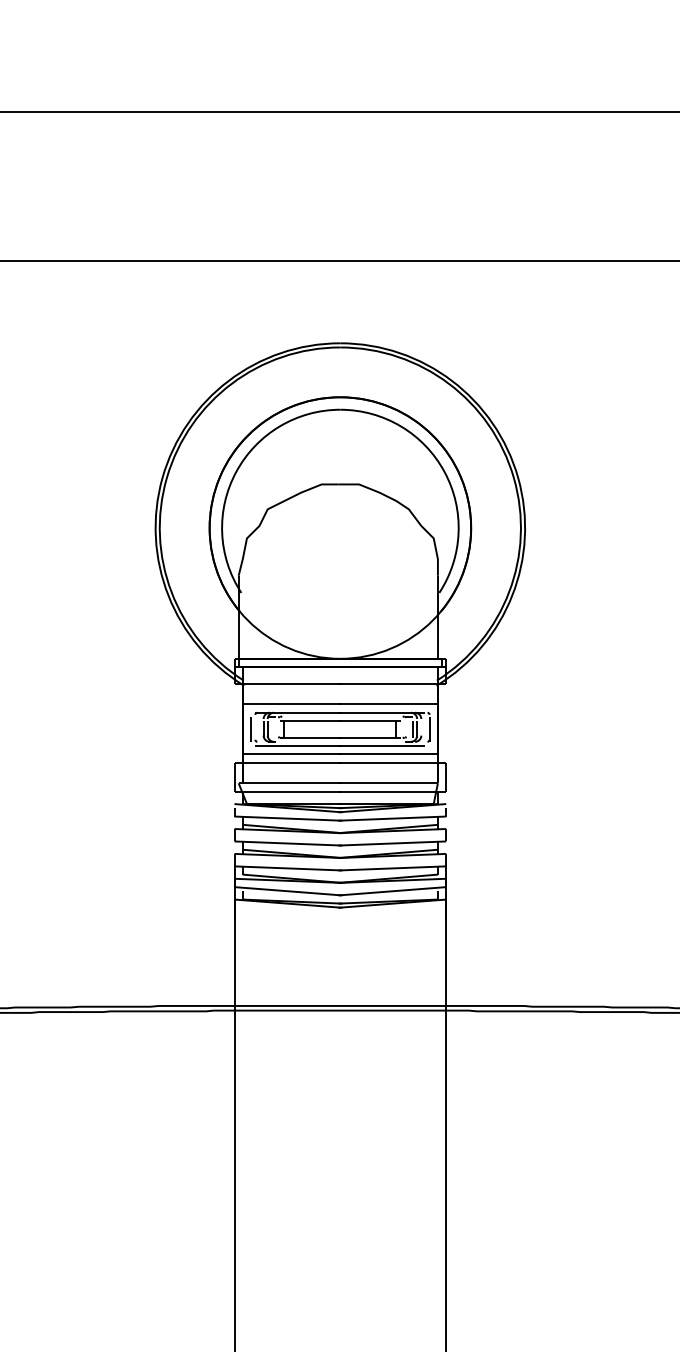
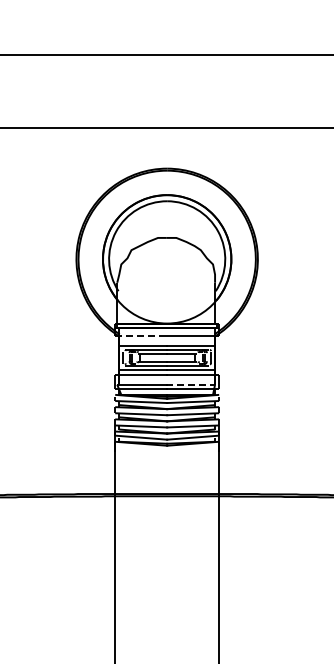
line: (290, 683) -> (142, 335), solid -> dashed
line: (389, 782) -> (191, 384), solid -> dashed

